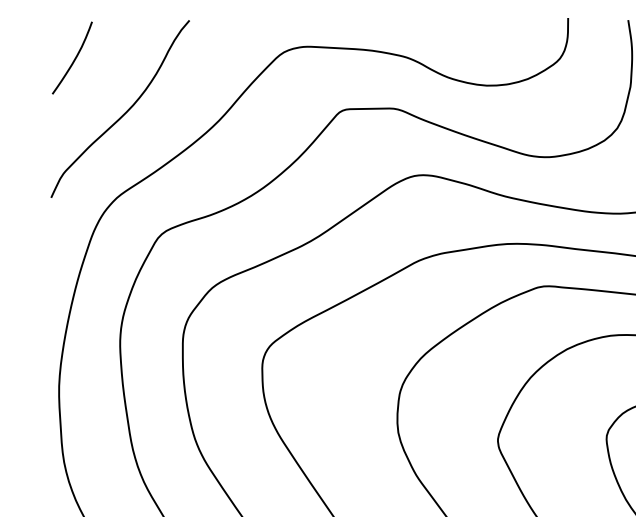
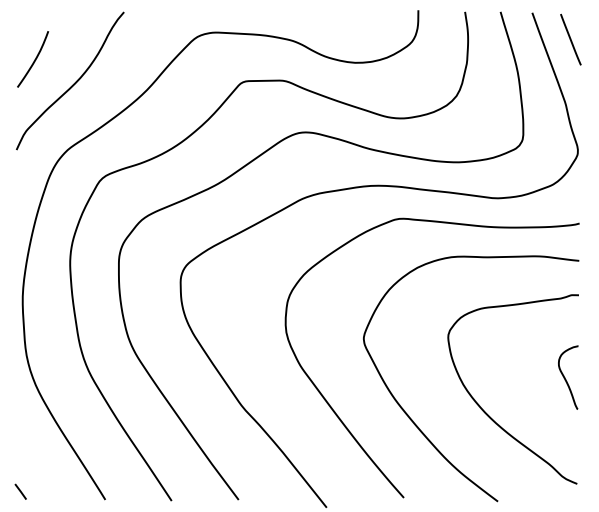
curve: (74, 58) -> (34, 59), moved

